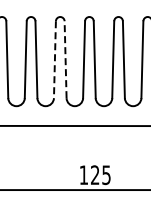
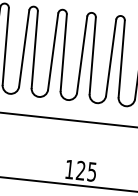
line: (65, 59) -> (63, 52), dashed -> solid
line: (54, 60) -> (52, 52), dashed -> solid

